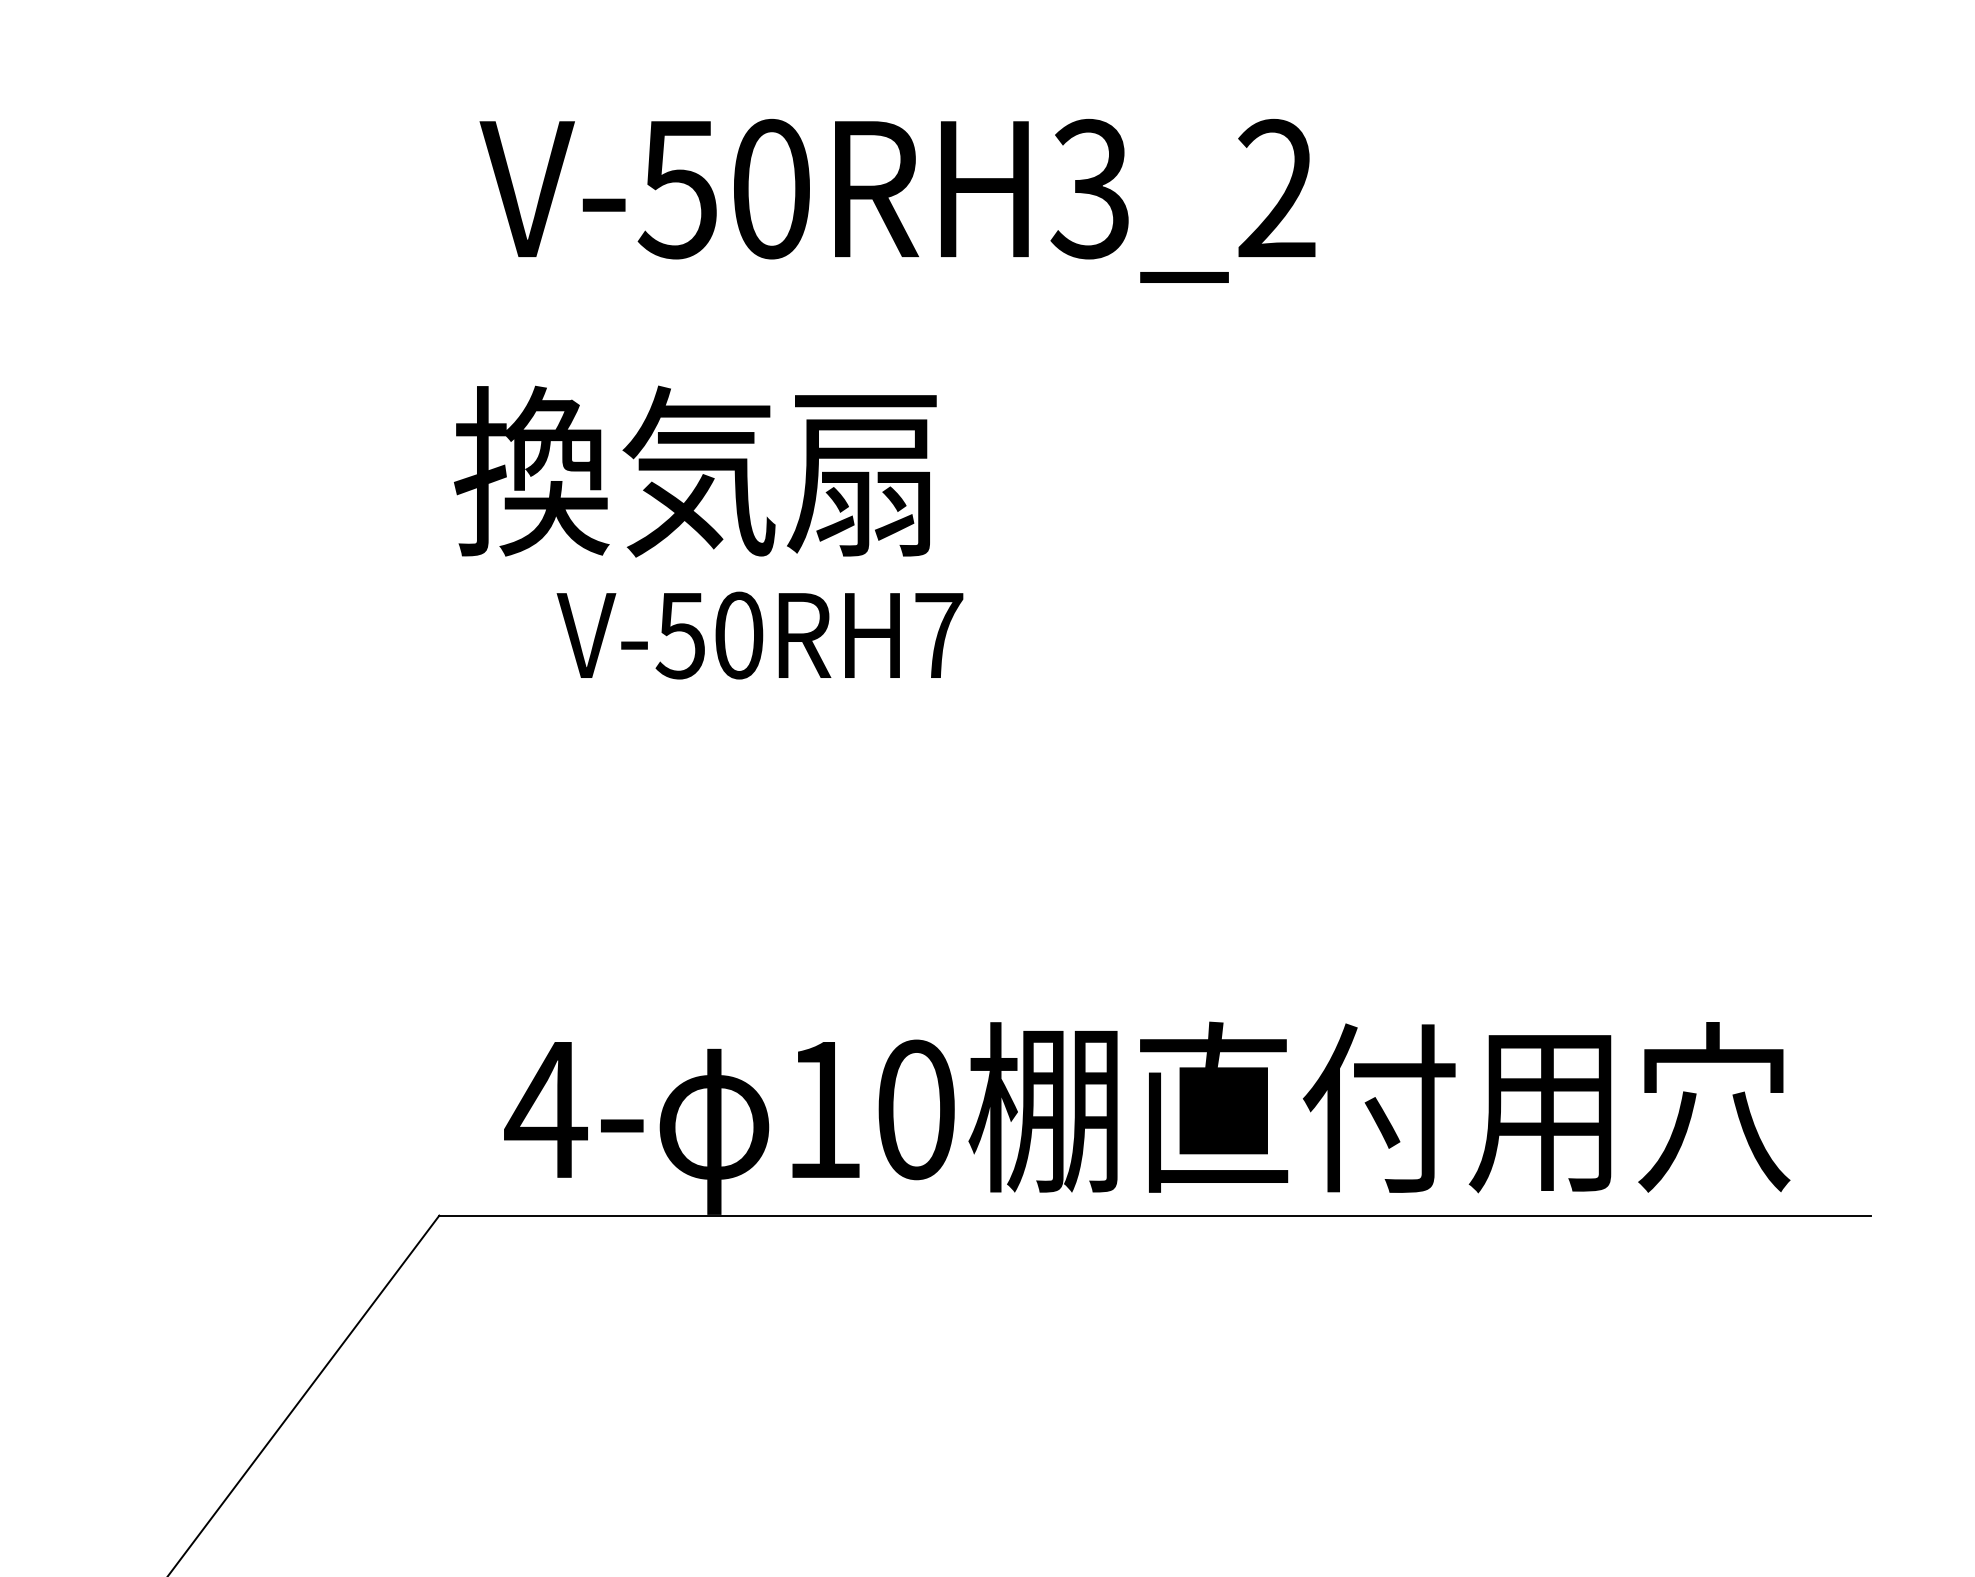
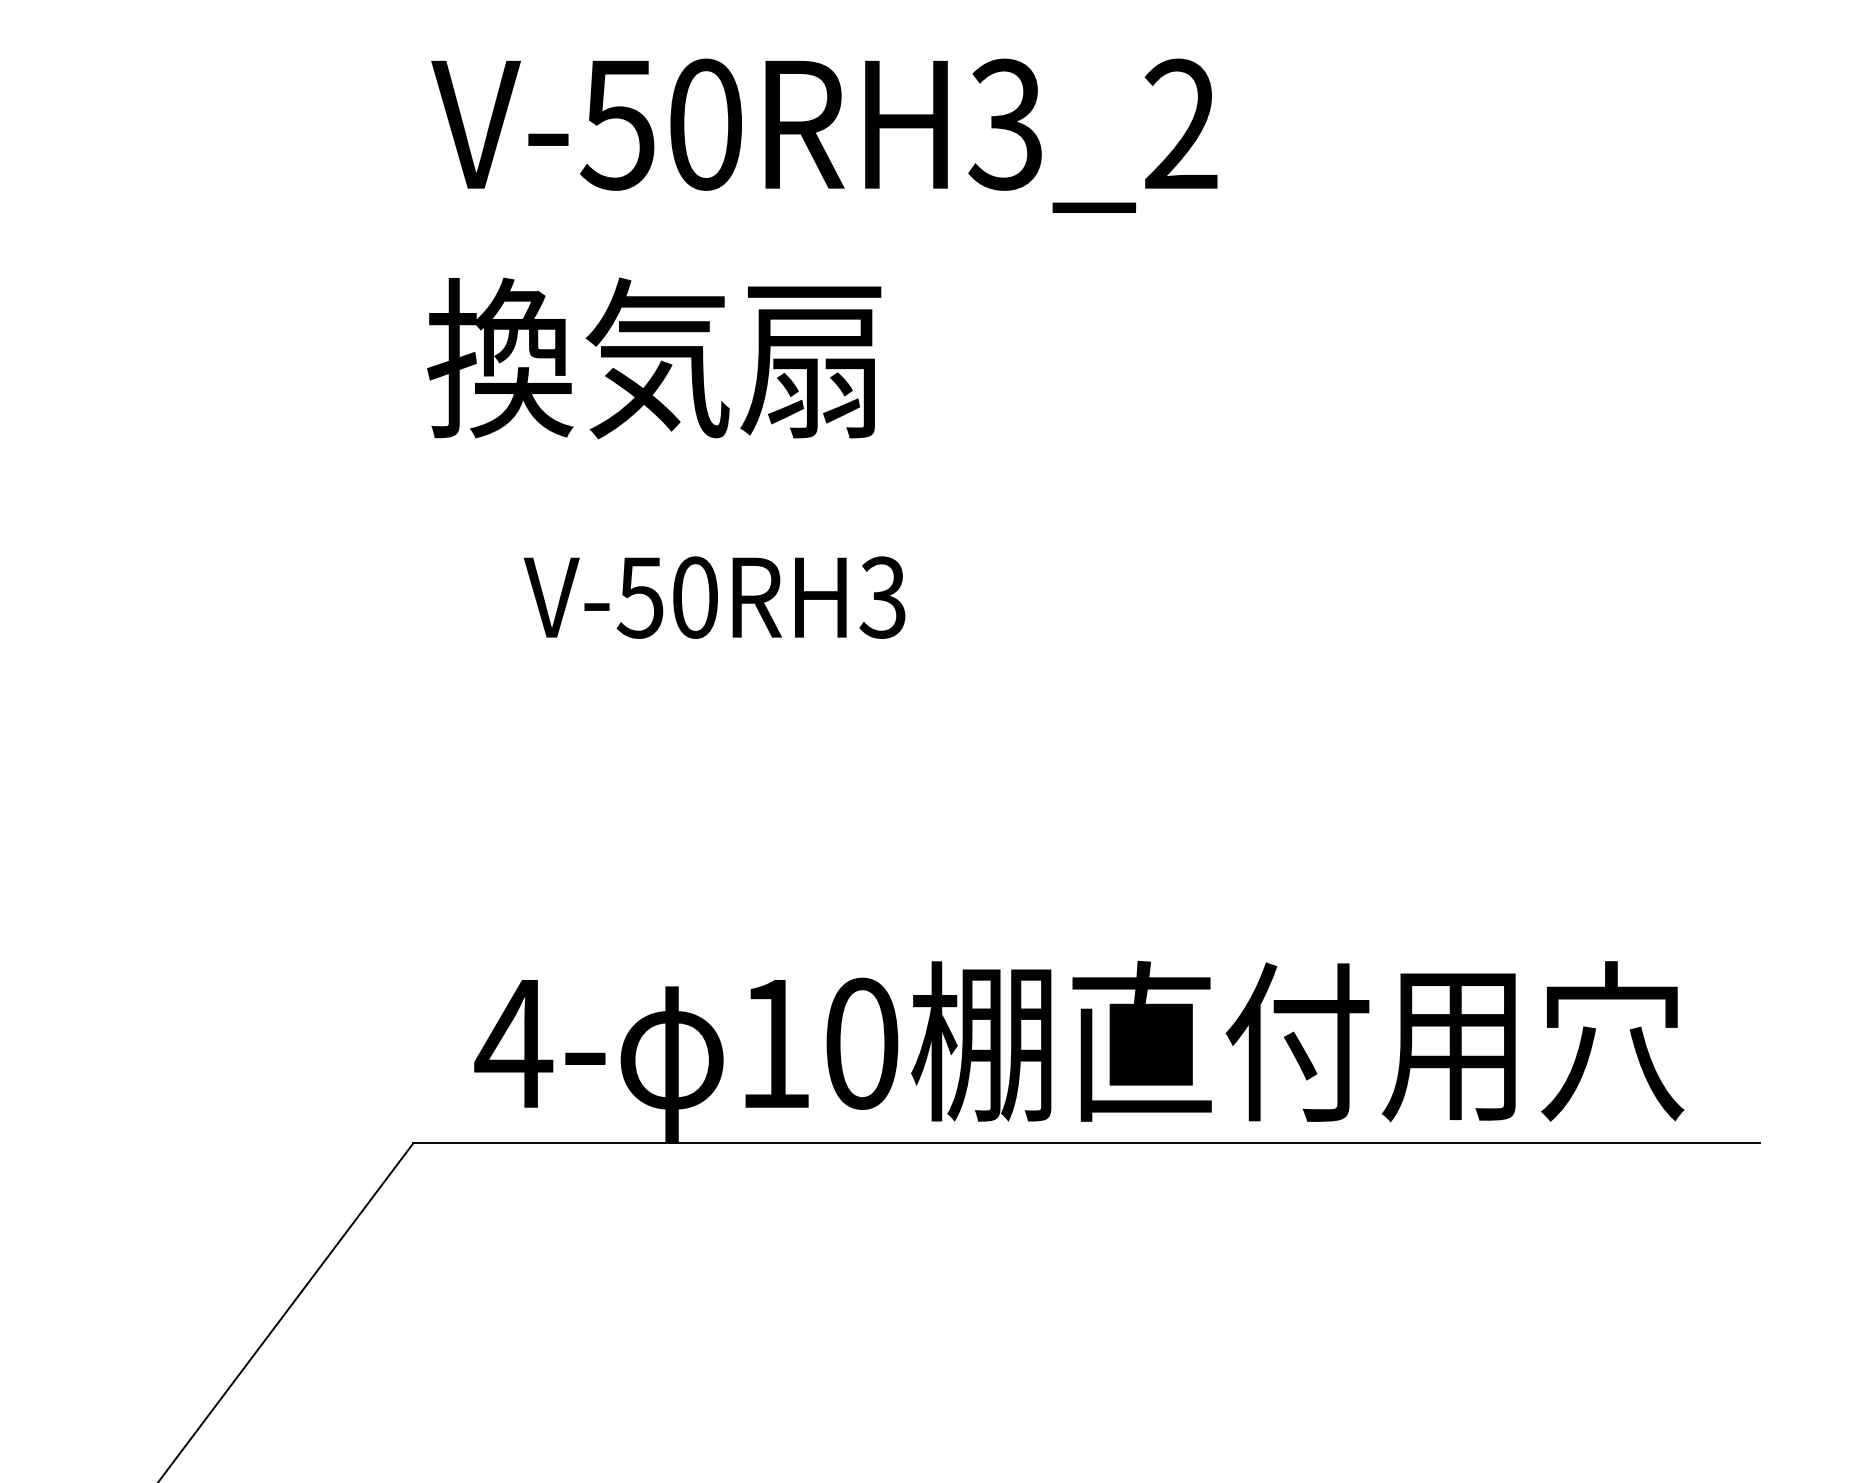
text: (897, 200) -> (824, 135), moved
text: (695, 471) -> (654, 358), moved
text: (938, 635) -> (882, 597), V-50RH7 -> V-50RH3

